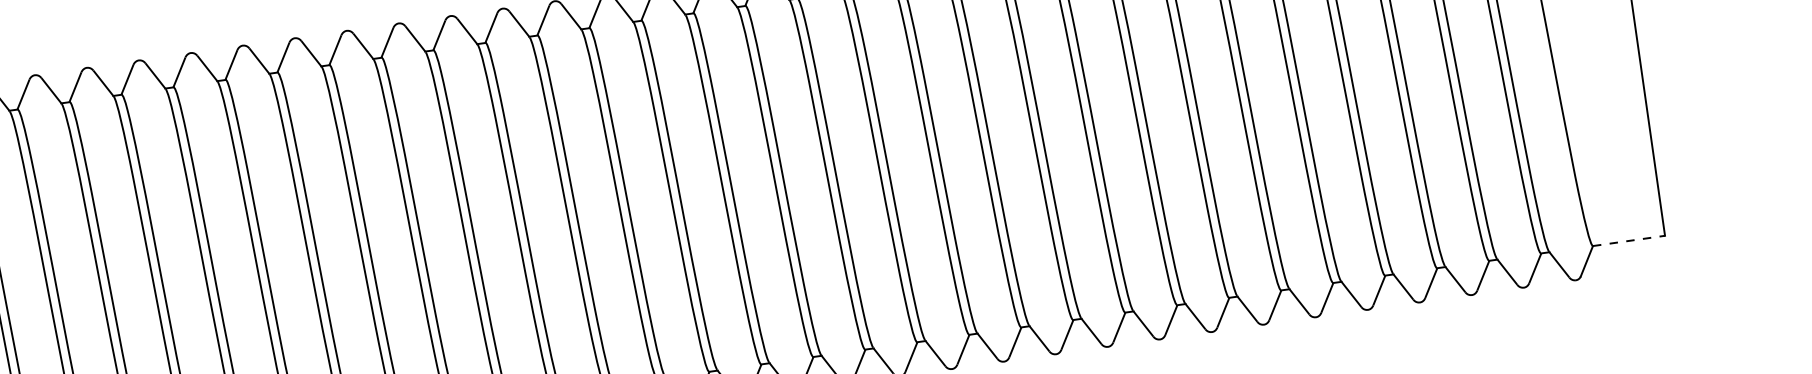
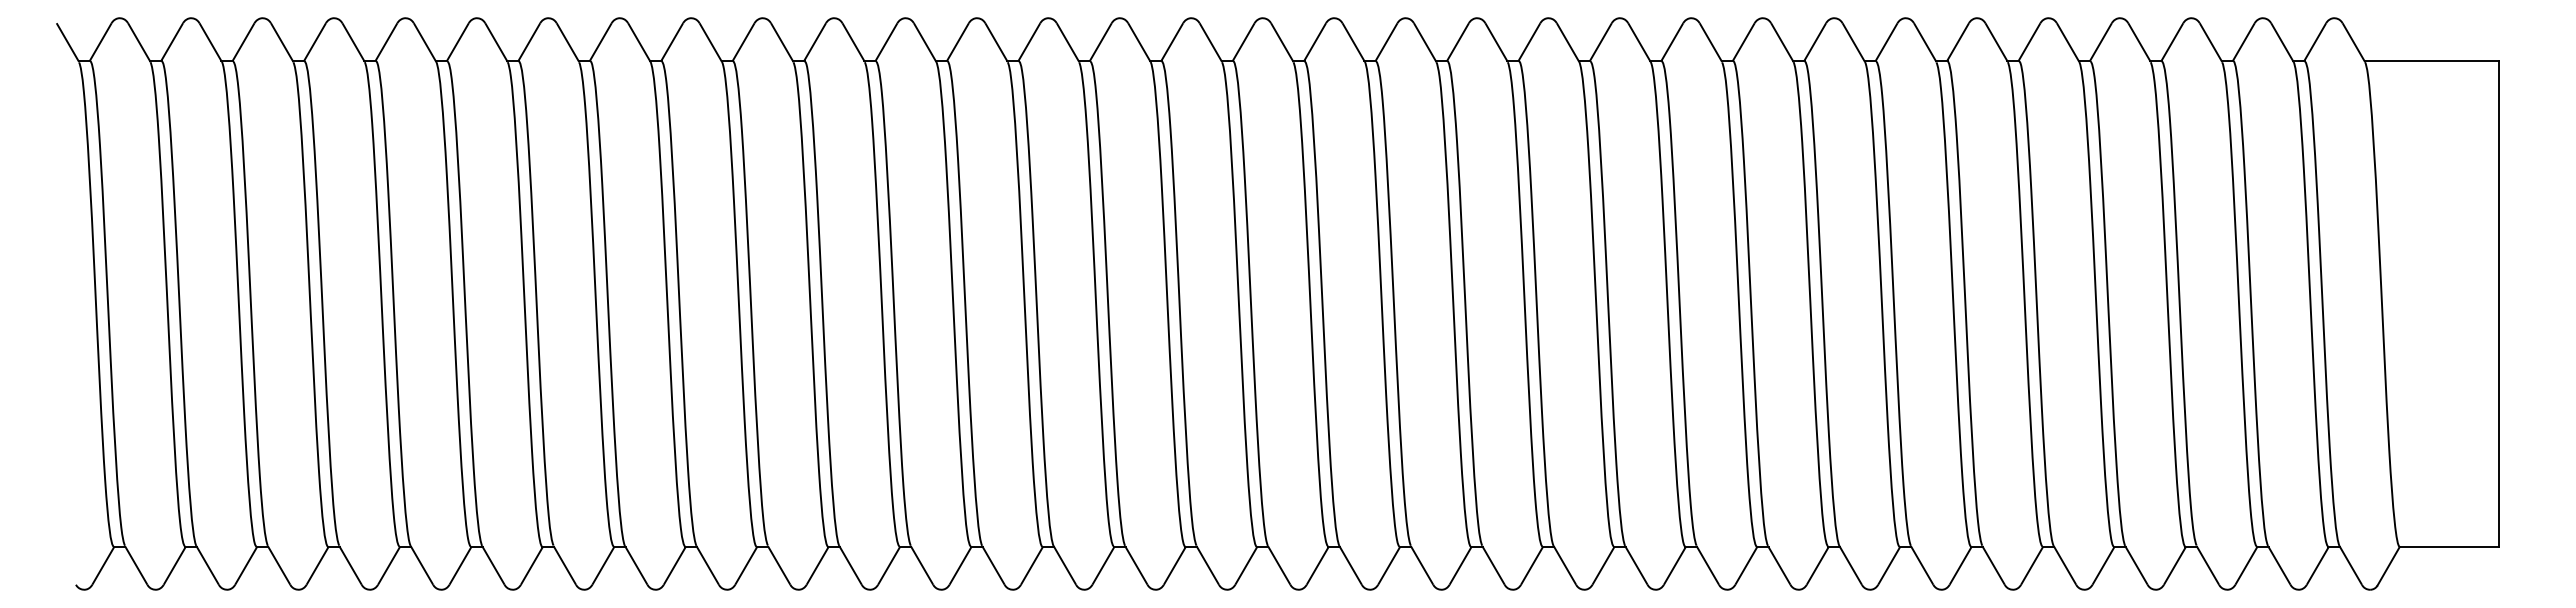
line: (1629, 240) -> (2449, 546), dashed -> solid

